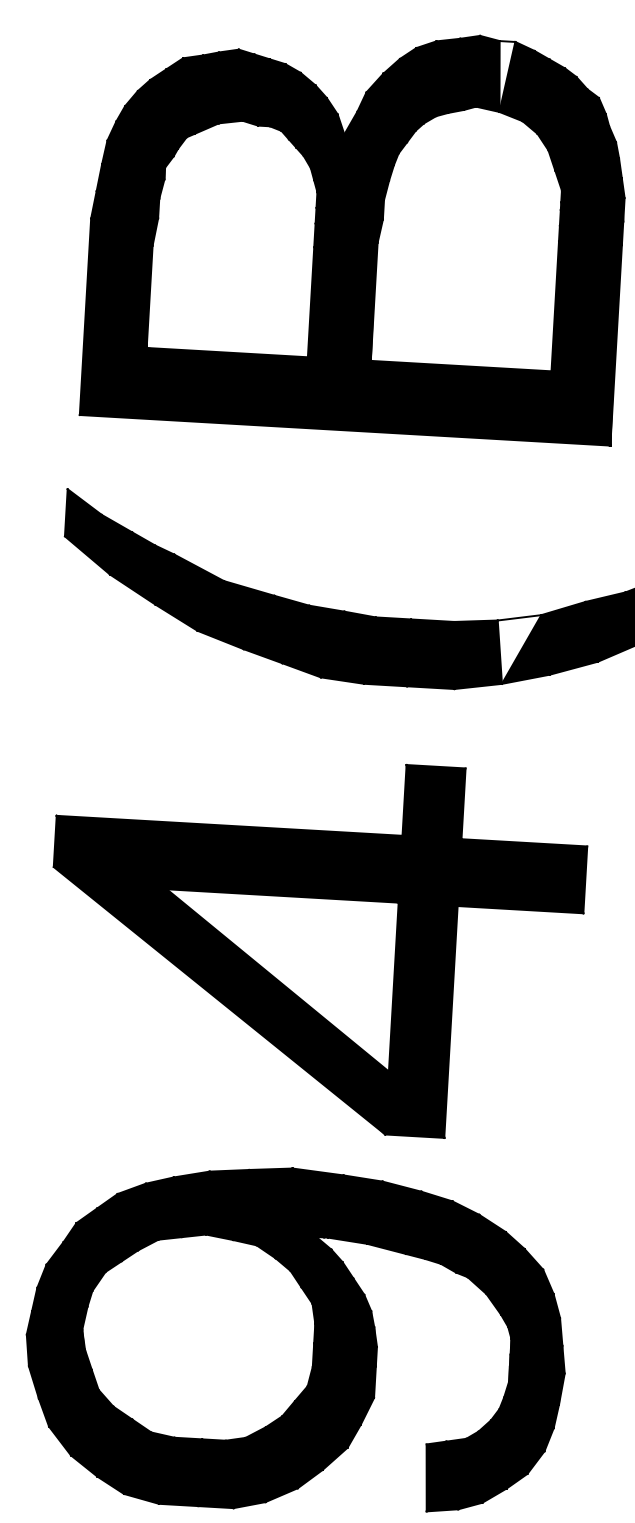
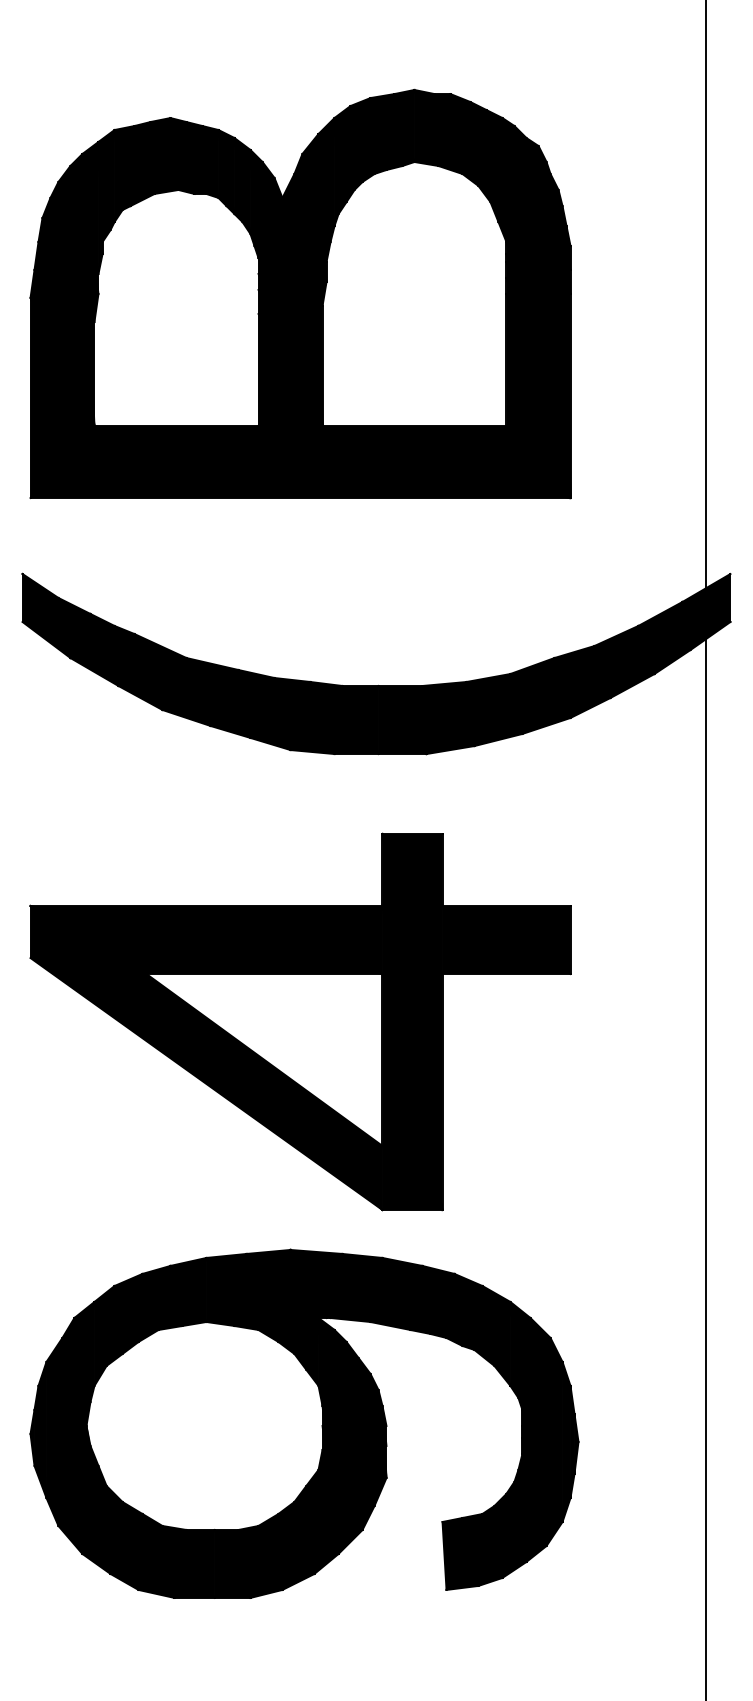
fill: (505, 77) -> (442, 130), added
fill: (517, 649) -> (488, 710), added

